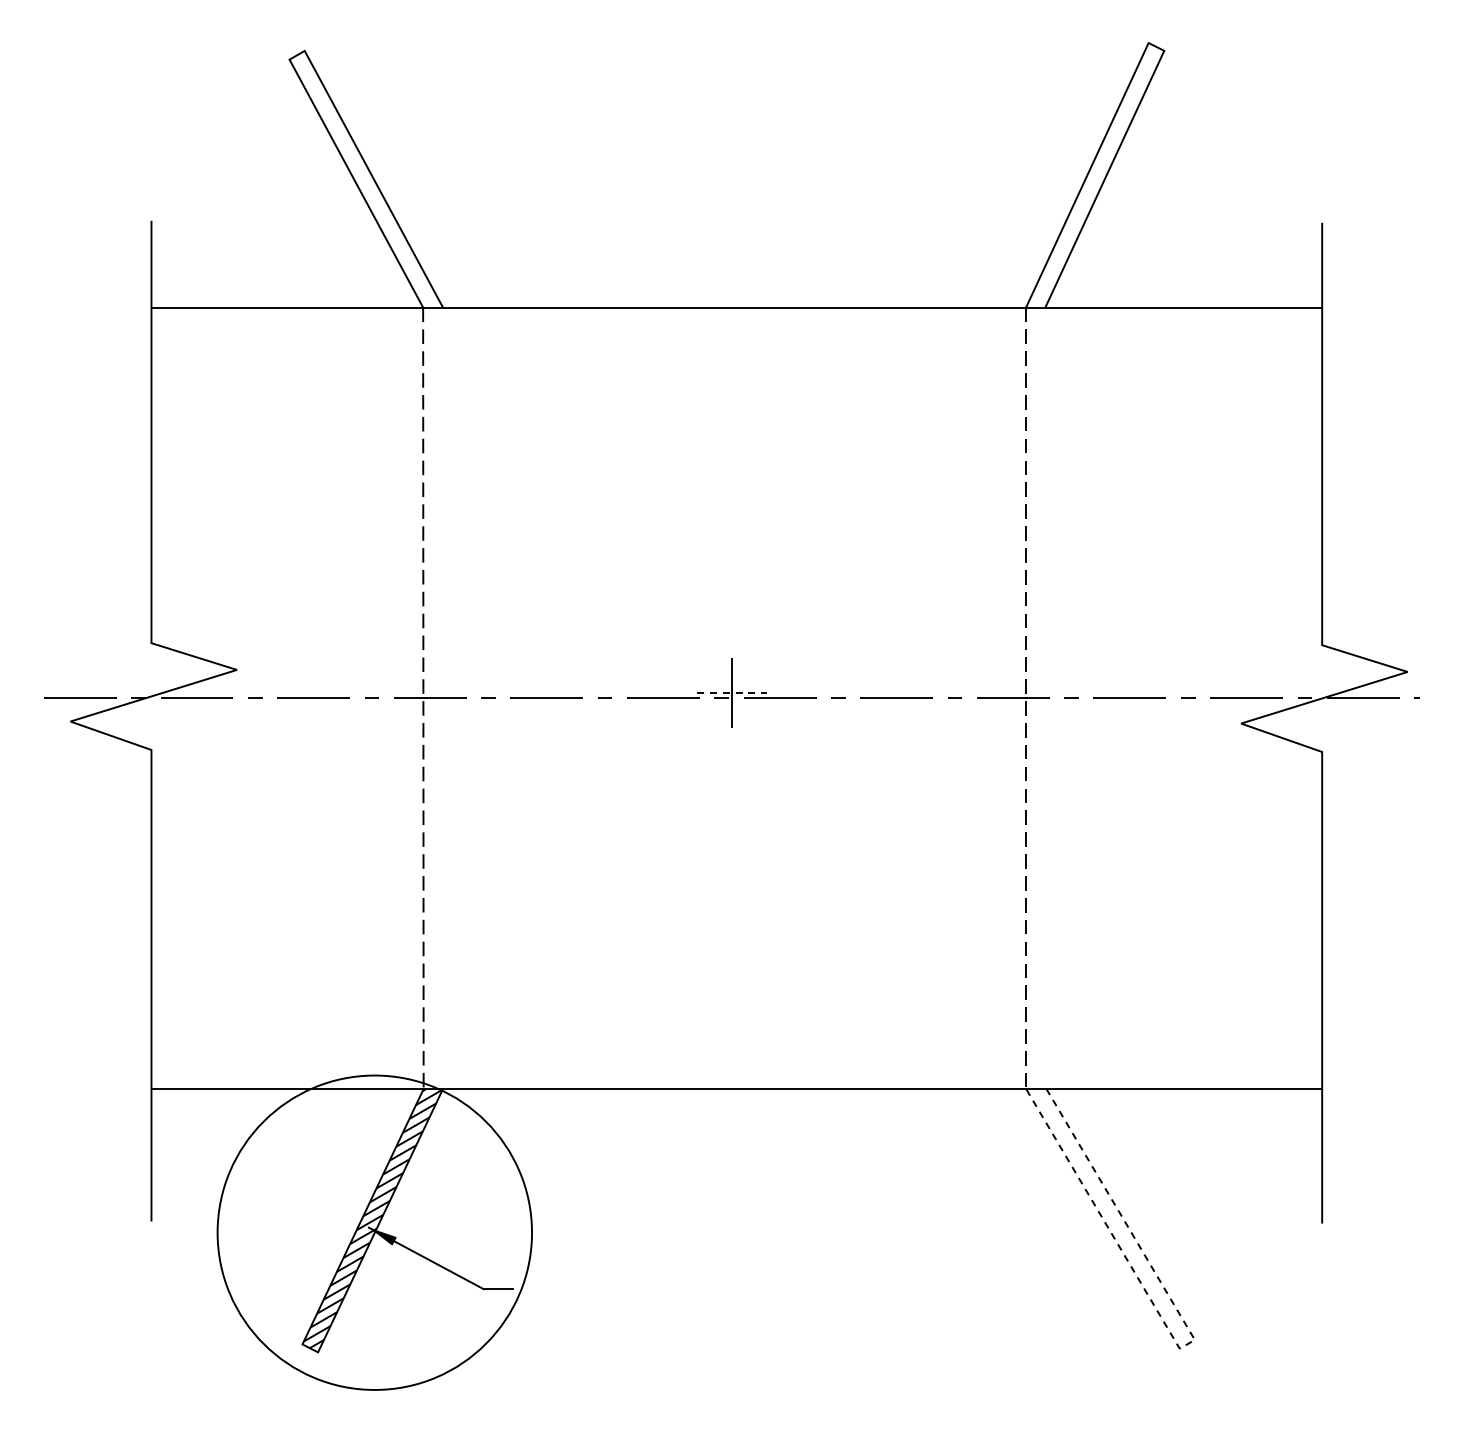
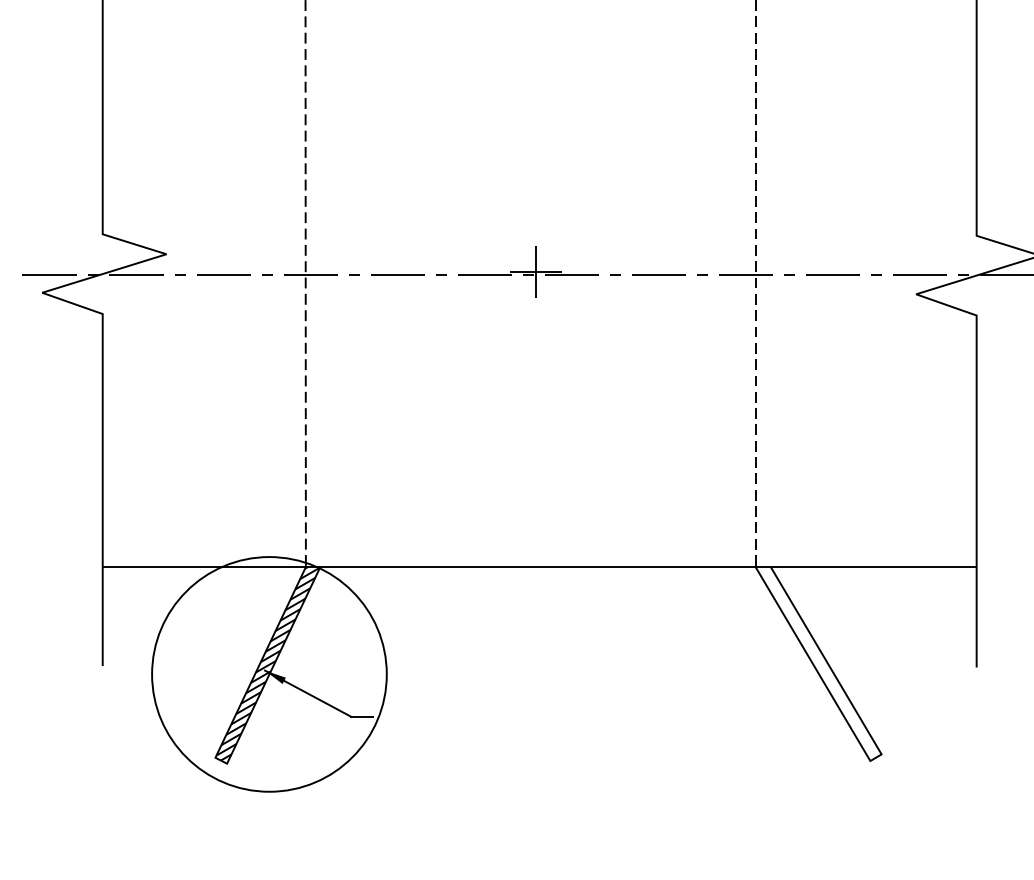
line: (731, 693) -> (535, 271), dashed -> solid
line: (1183, 1346) -> (873, 759), dashed -> solid

